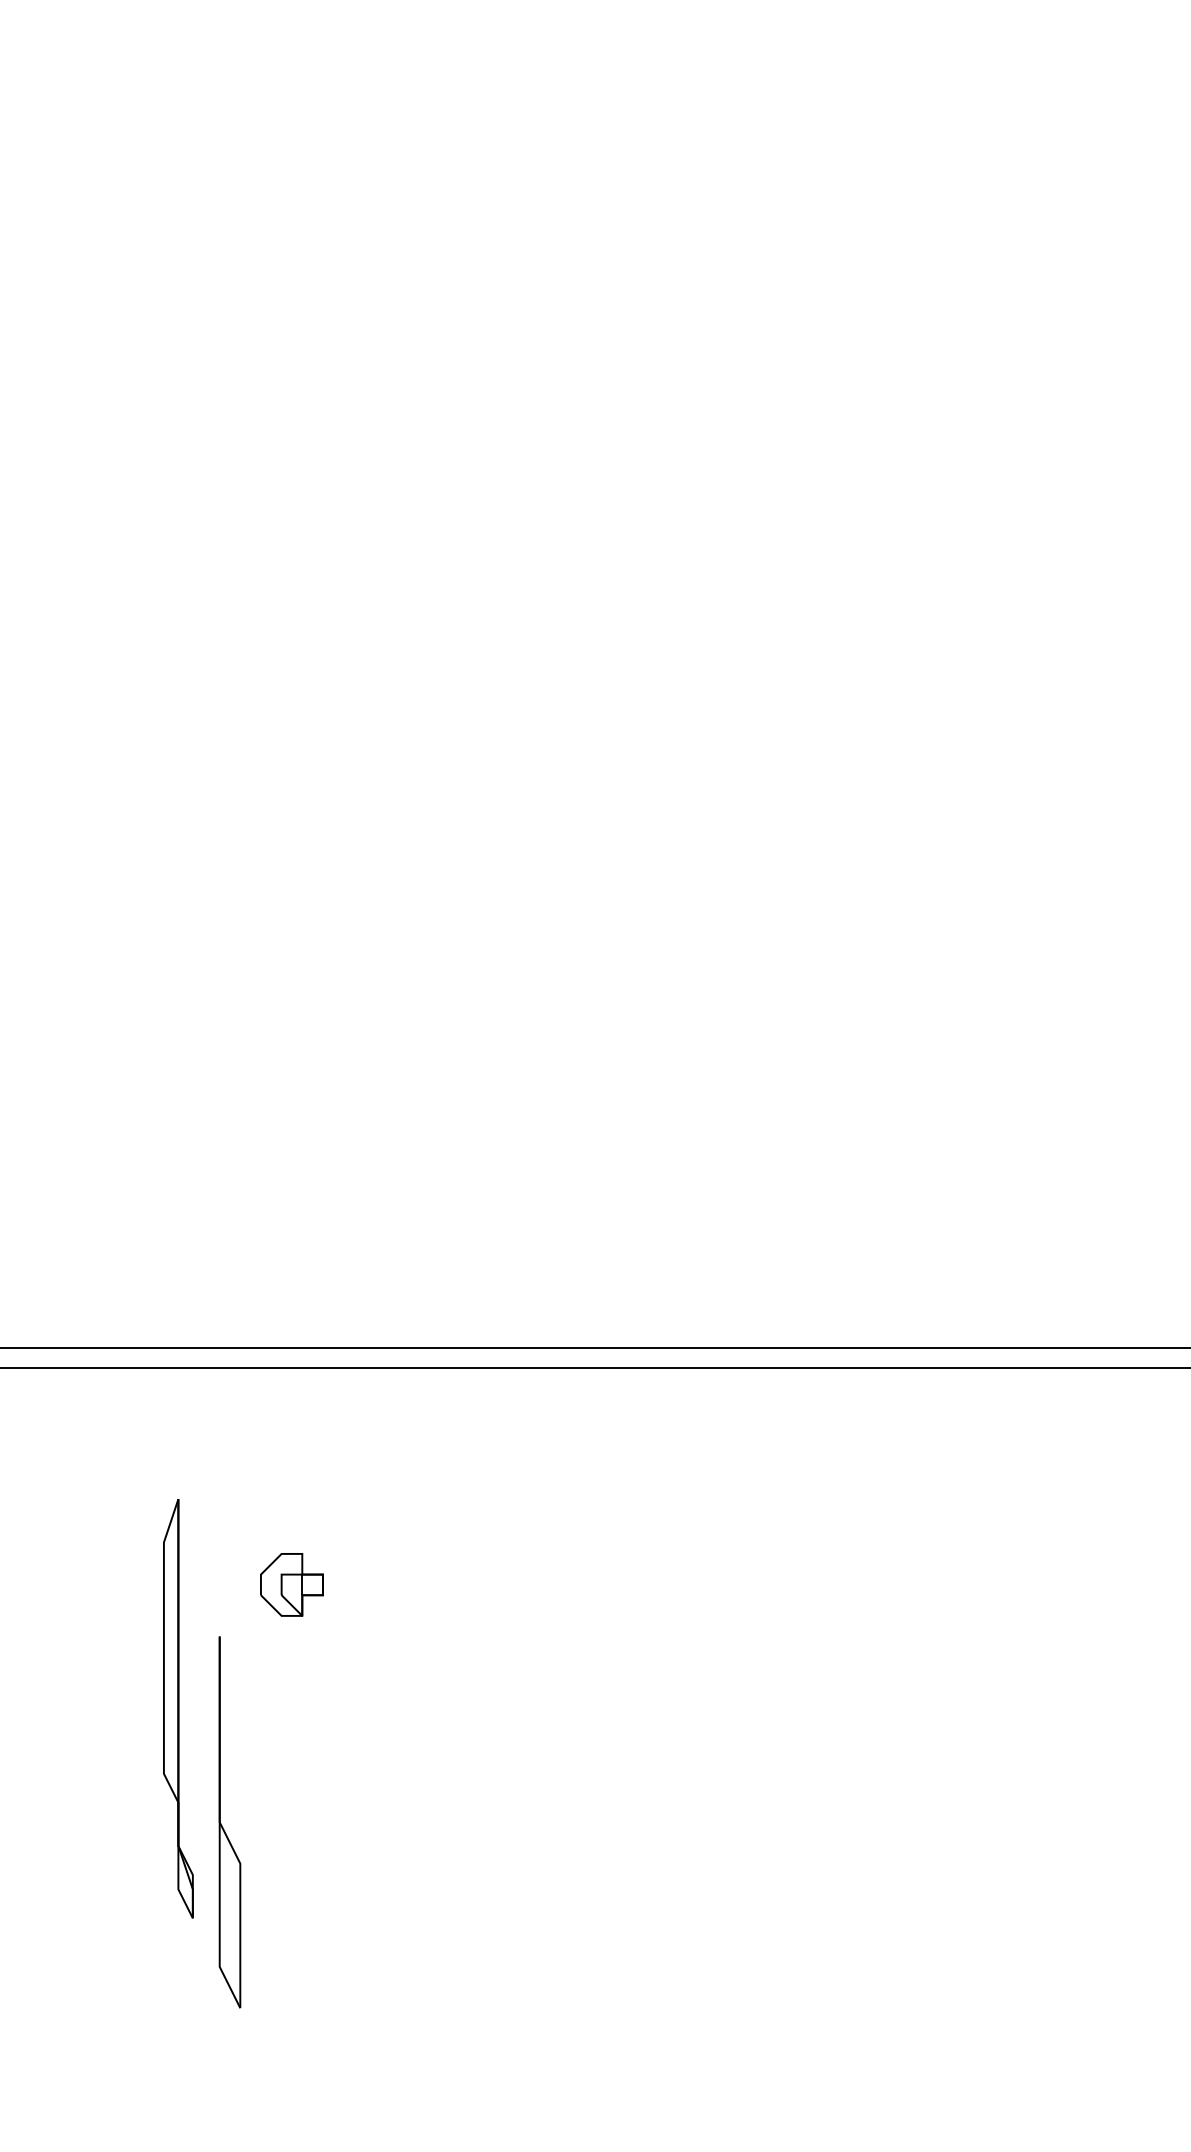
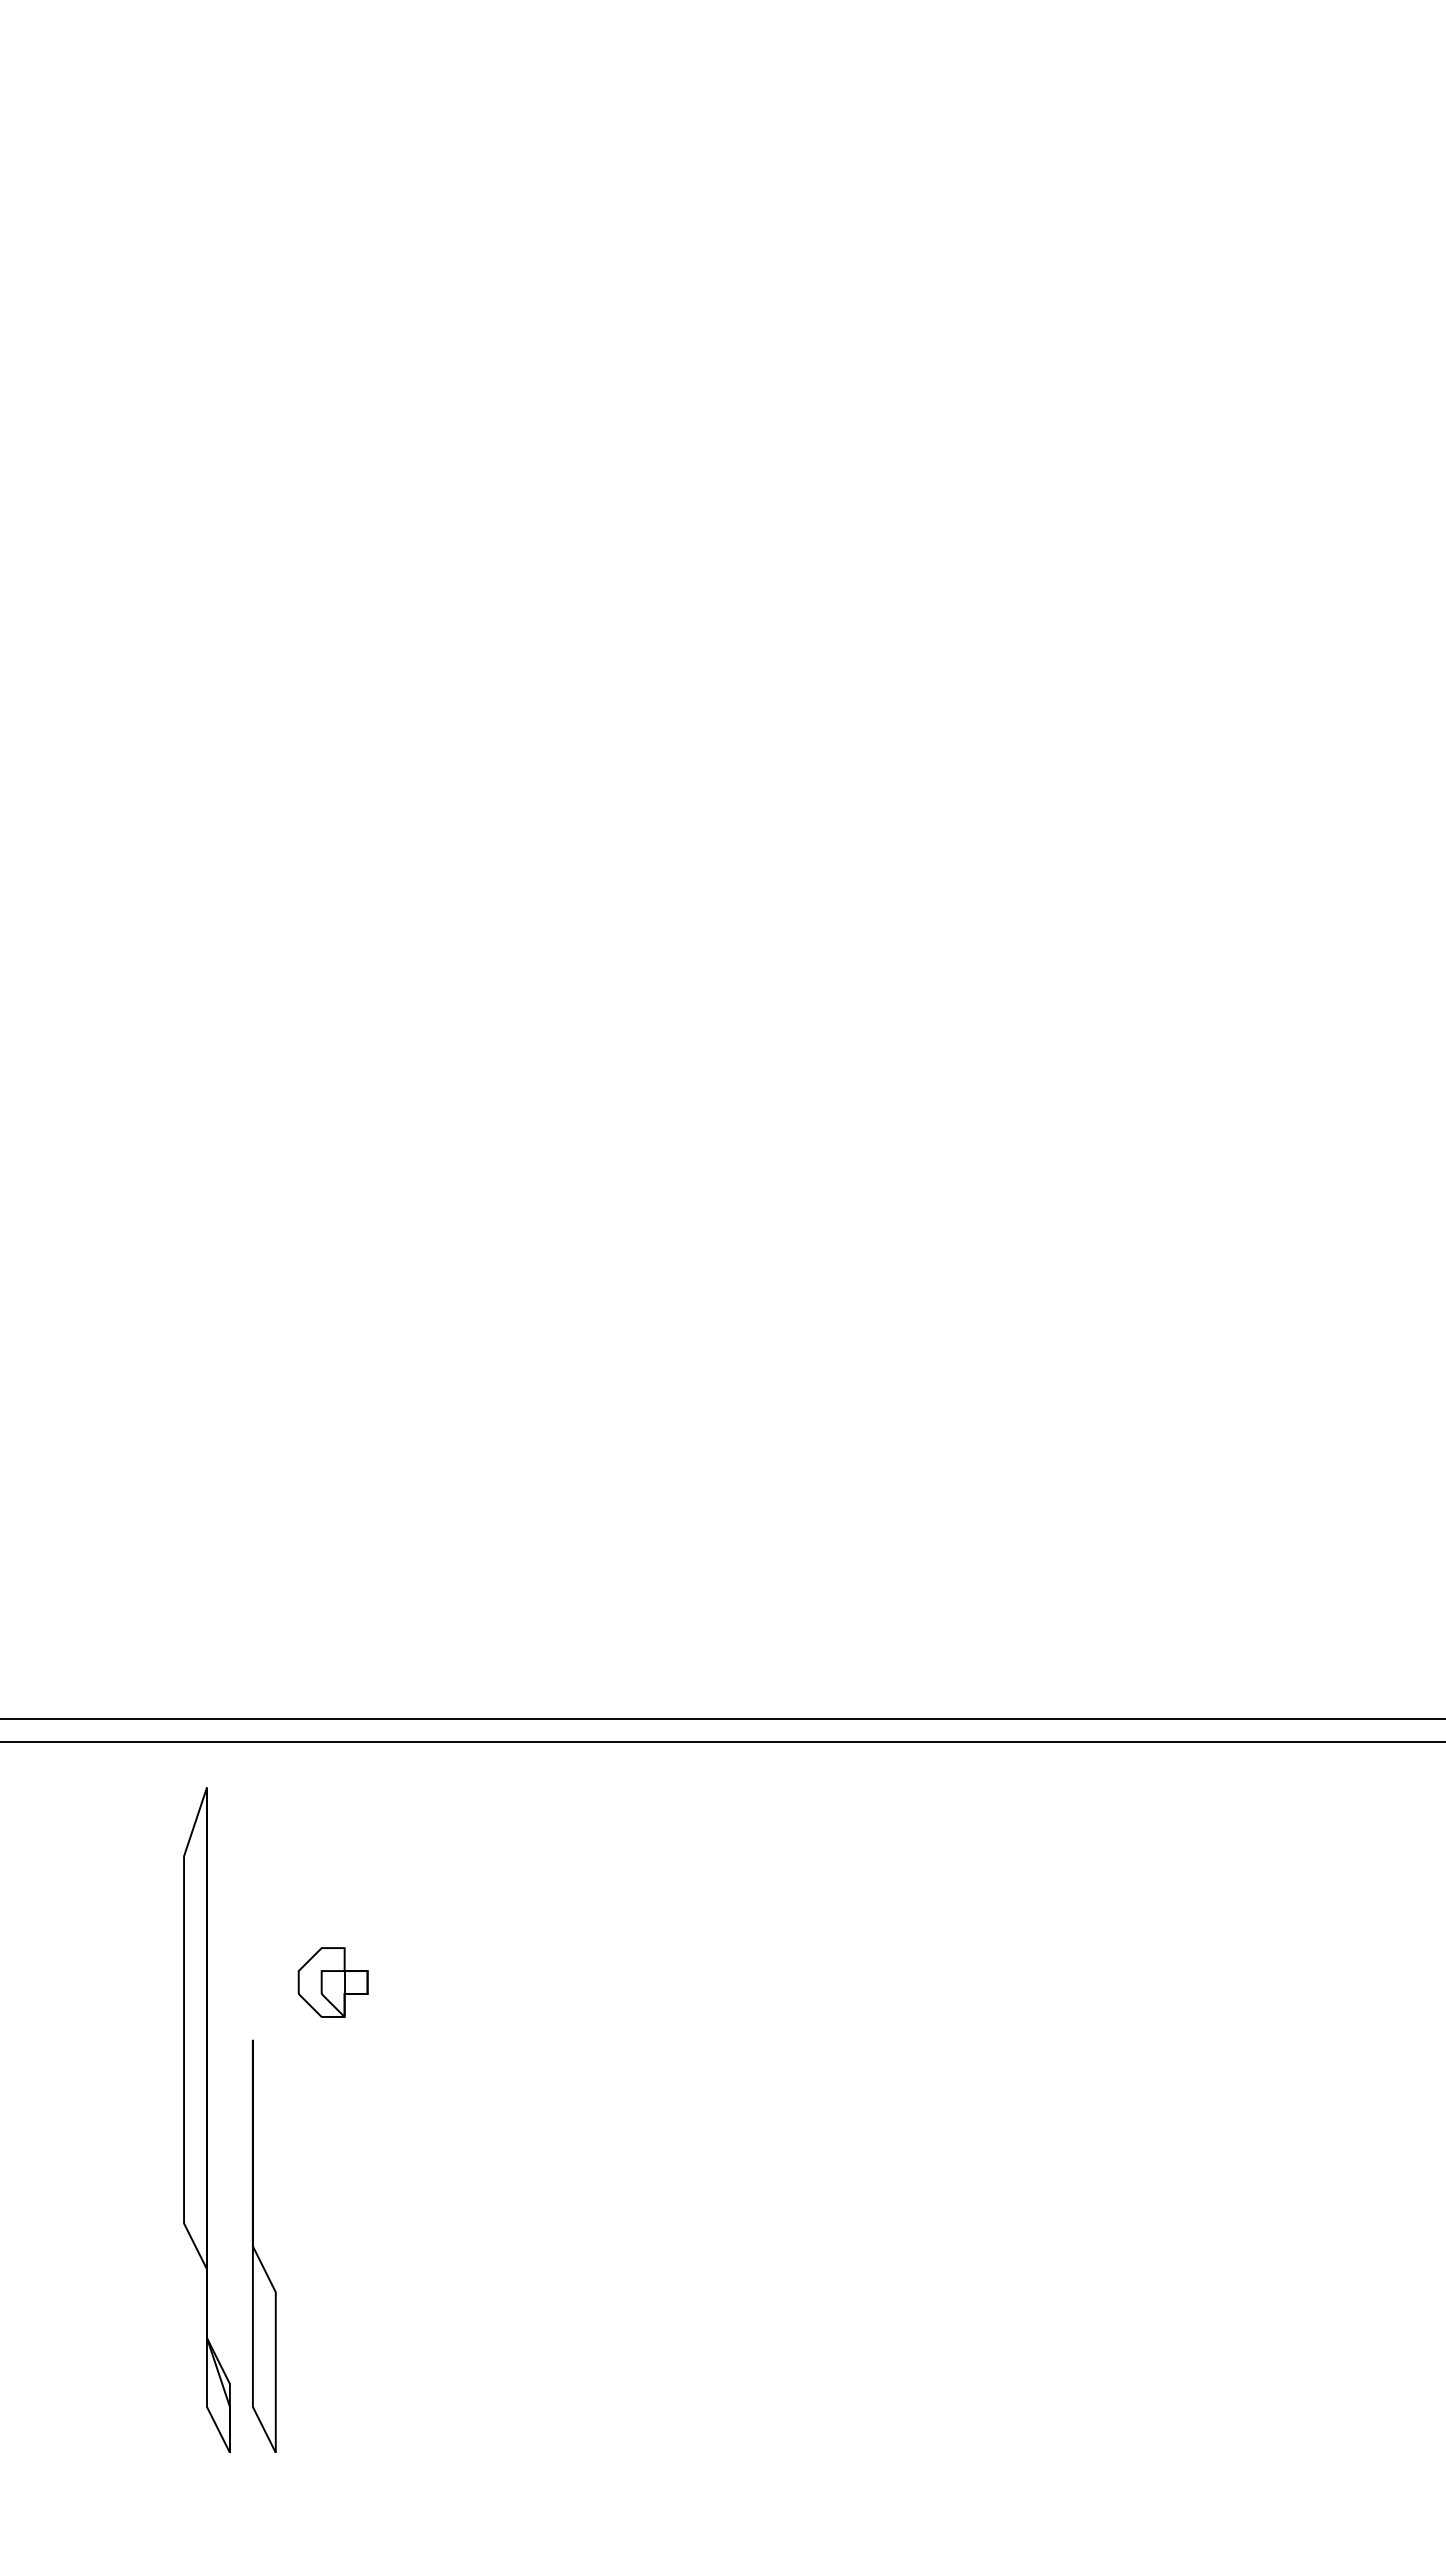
part: (177, 1708) -> (206, 2119), size x1.43

